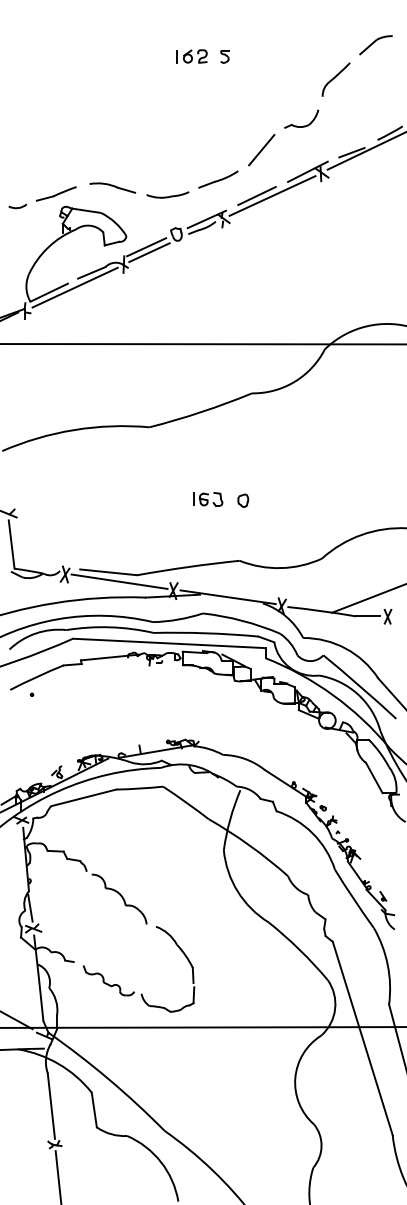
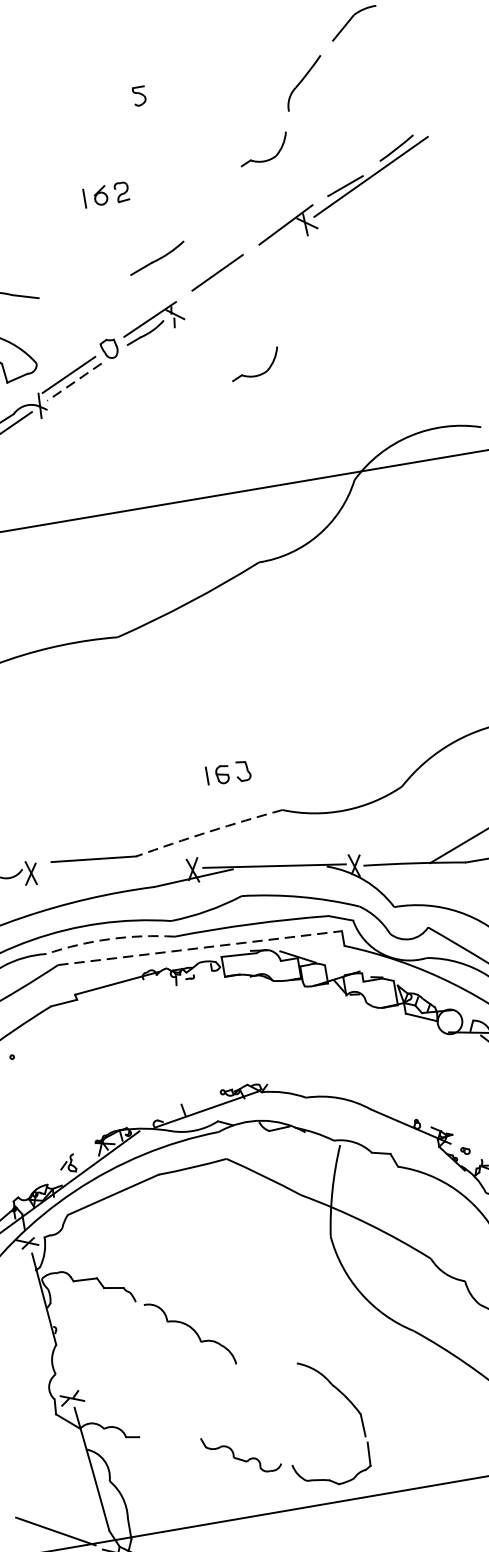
part: (191, 56) -> (105, 194), moved
part: (224, 56) -> (138, 96), moved
line: (261, 150) -> (212, 205), removed
part: (167, 194) -> (86, 292), removed
line: (272, 195) -> (240, 268), removed
line: (149, 252) -> (74, 381), solid -> dashed
part: (273, 267) -> (259, 373), added
part: (208, 499) -> (229, 773), moved
part: (243, 500) -> (273, 720), removed
arc: (188, 567) -> (209, 832), solid -> dashed
line: (119, 581) -> (111, 869), removed
arc: (110, 627) -> (110, 939), solid -> dashed
line: (169, 643) -> (200, 948), solid -> dashed
line: (30, 907) -> (62, 1368), removed
part: (134, 991) -> (281, 1463), moved

